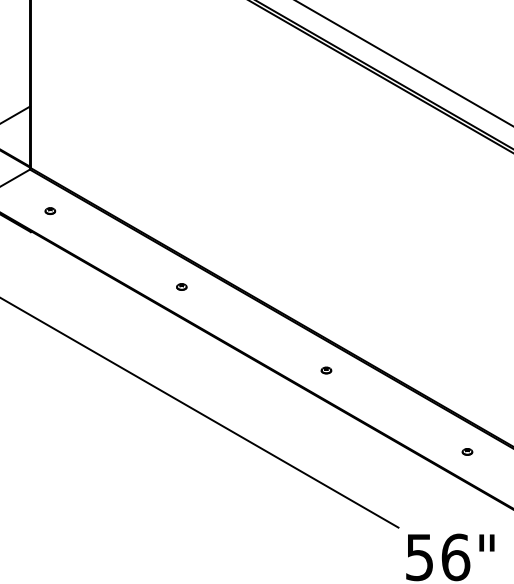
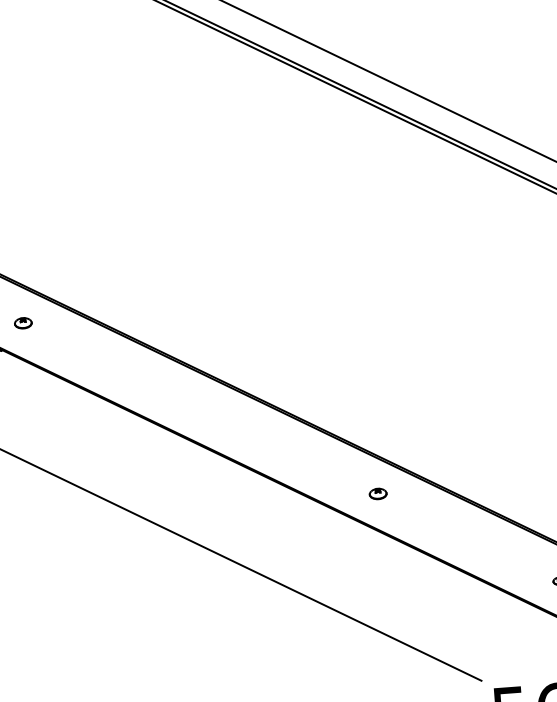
part: (50, 210) -> (23, 322), size x1.4
part: (181, 286) -> (191, 403), removed
part: (326, 370) -> (378, 493), size x1.4

